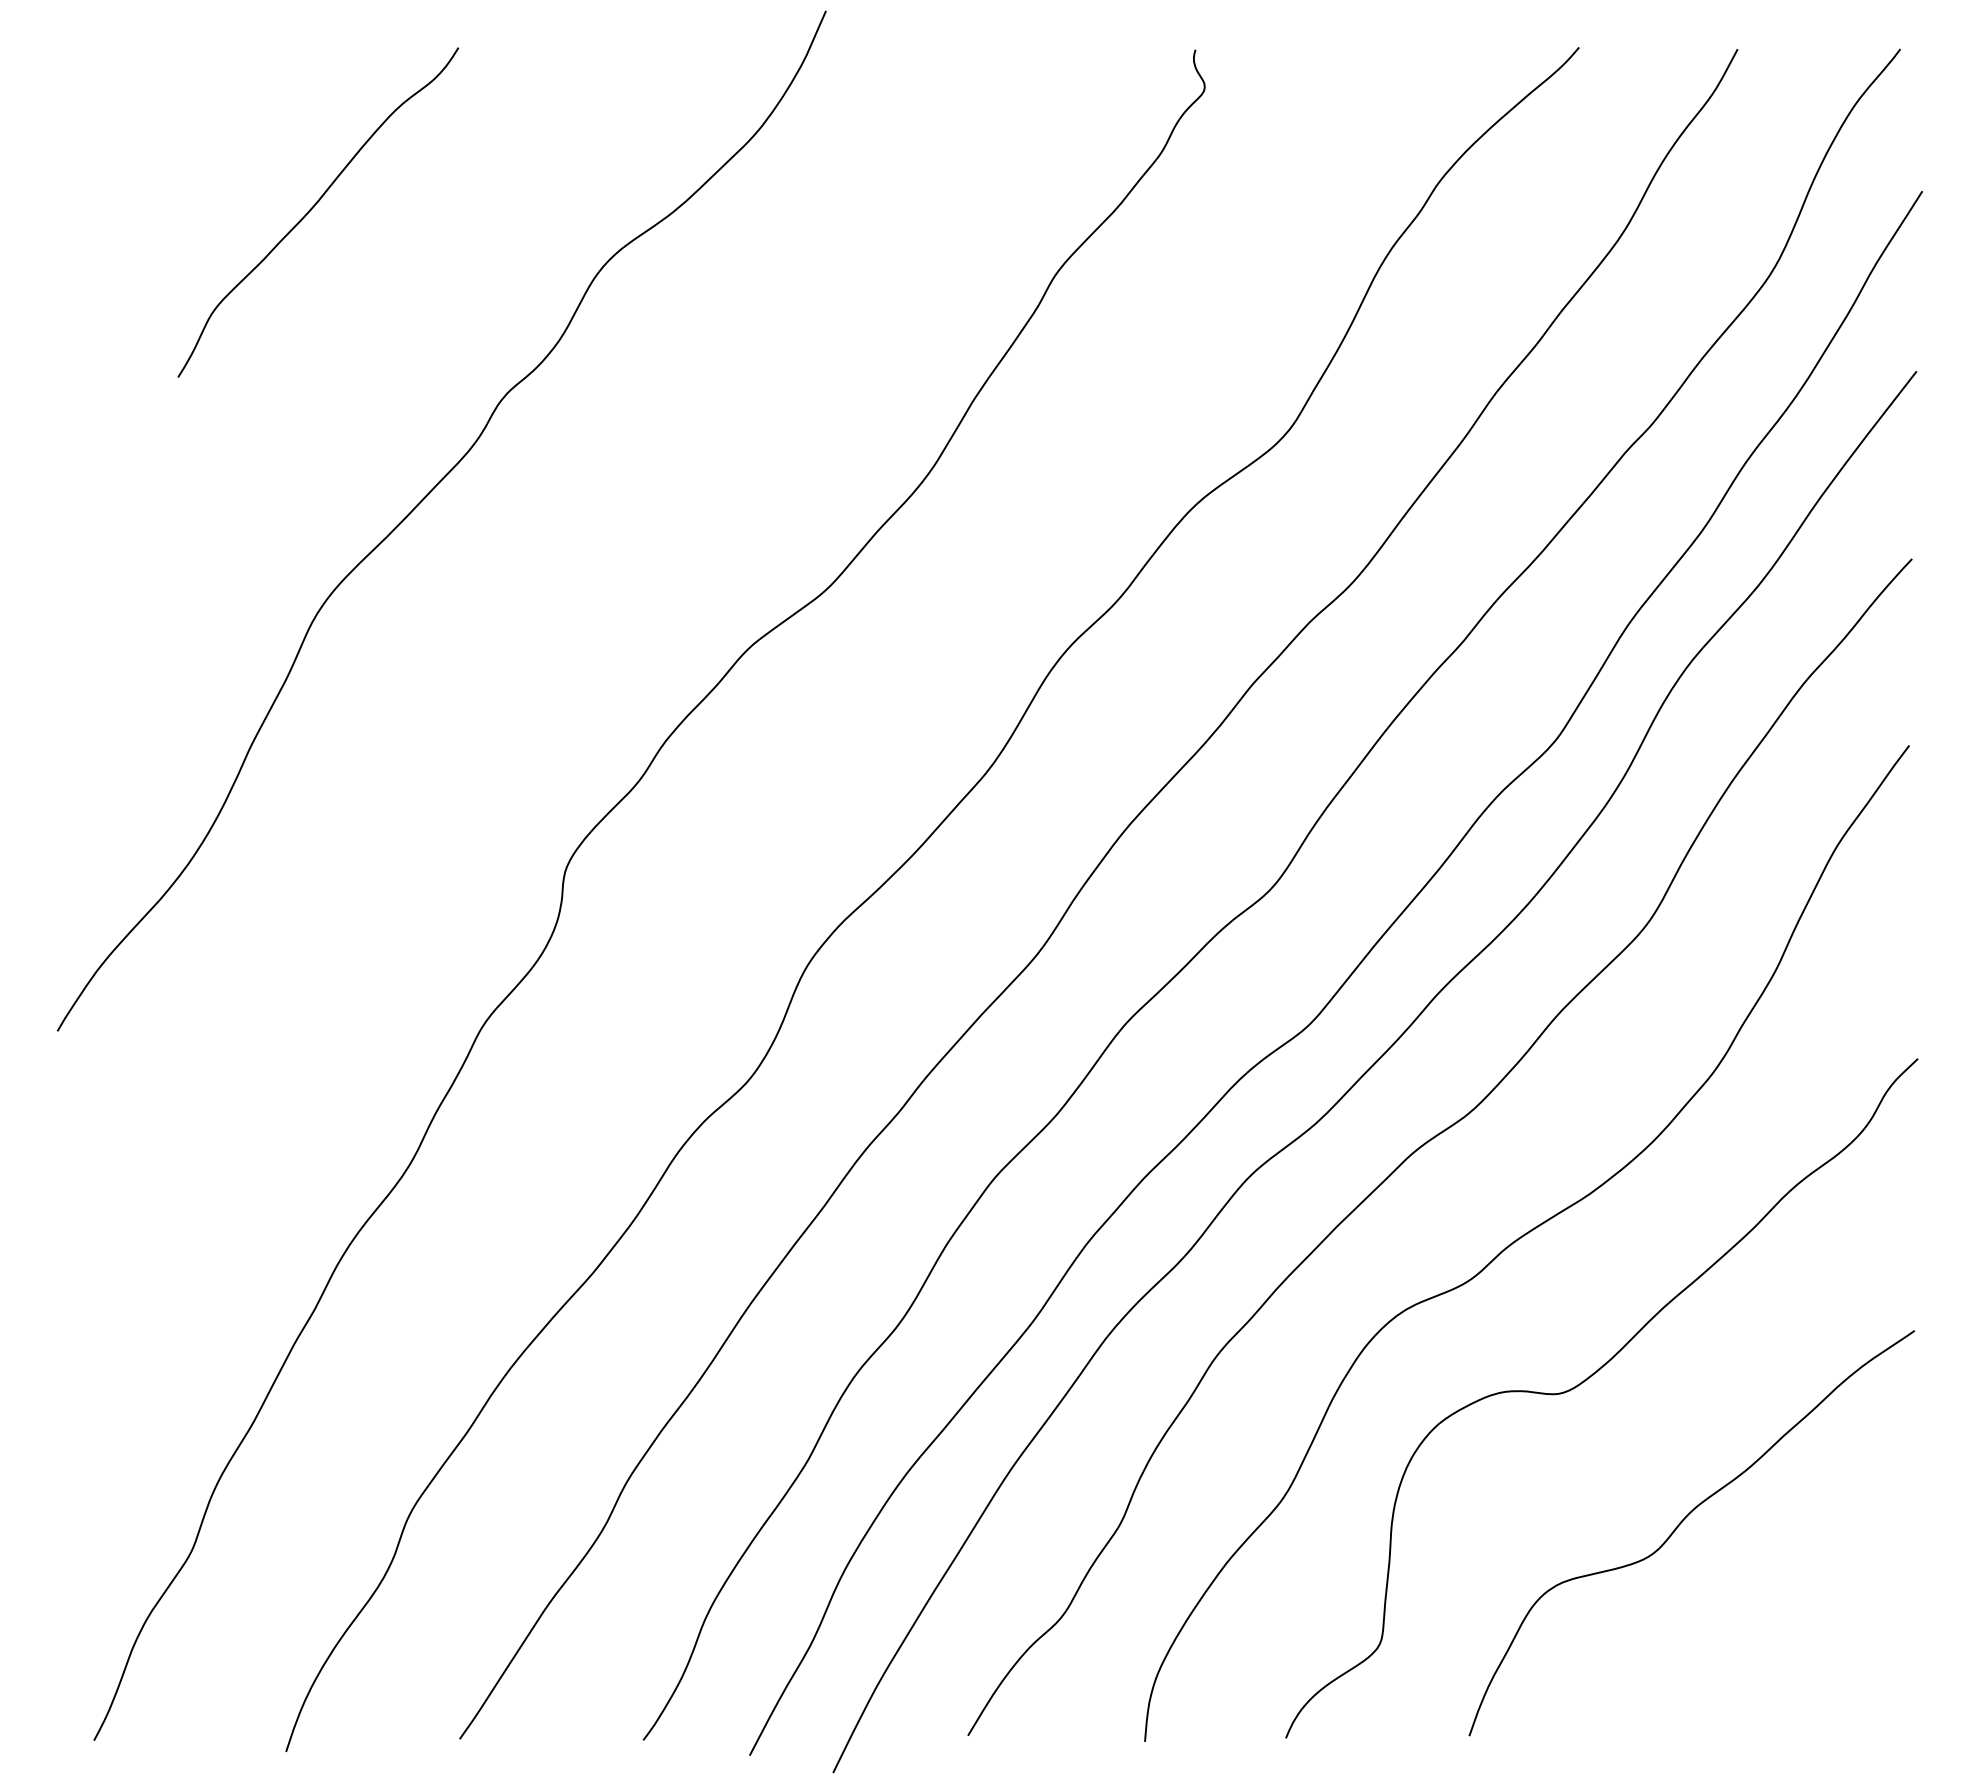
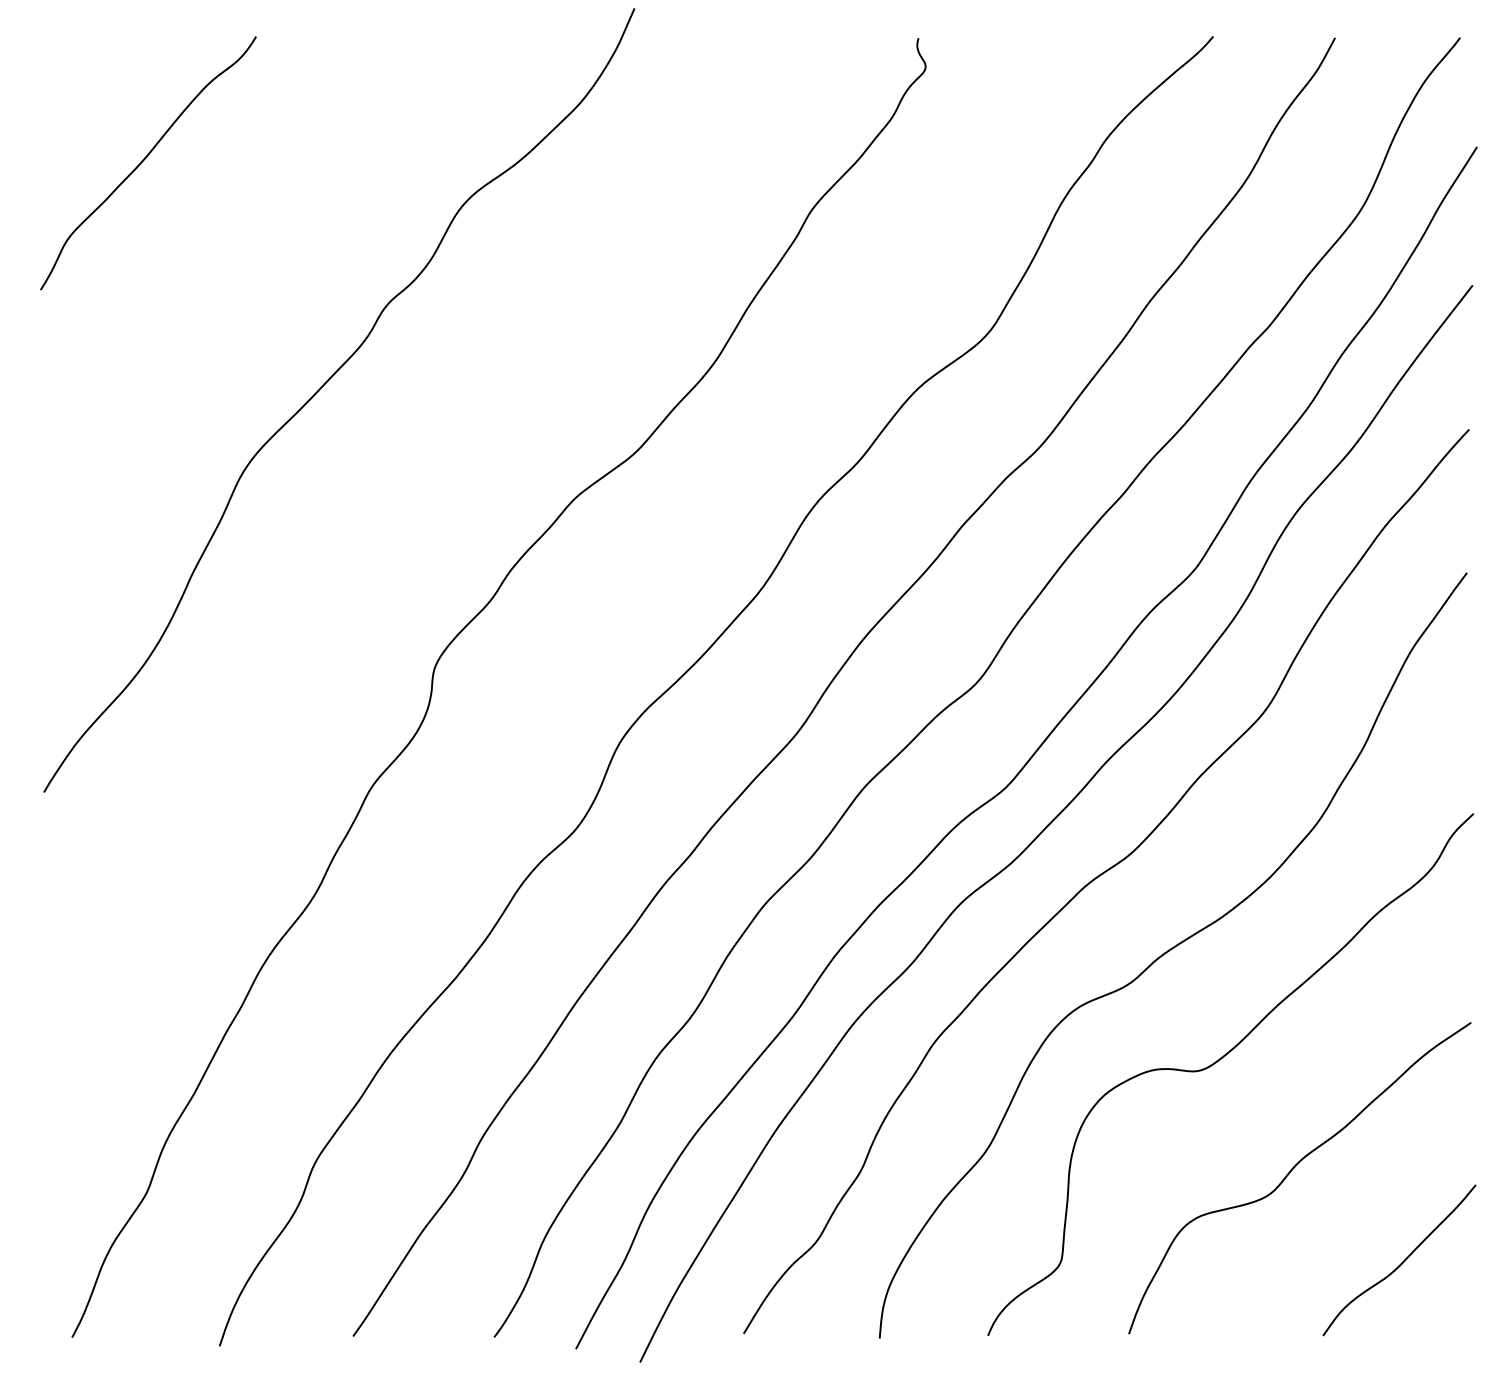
curve: (314, 207) -> (145, 159), moved
curve: (1823, 1642) -> (1401, 1262), added

